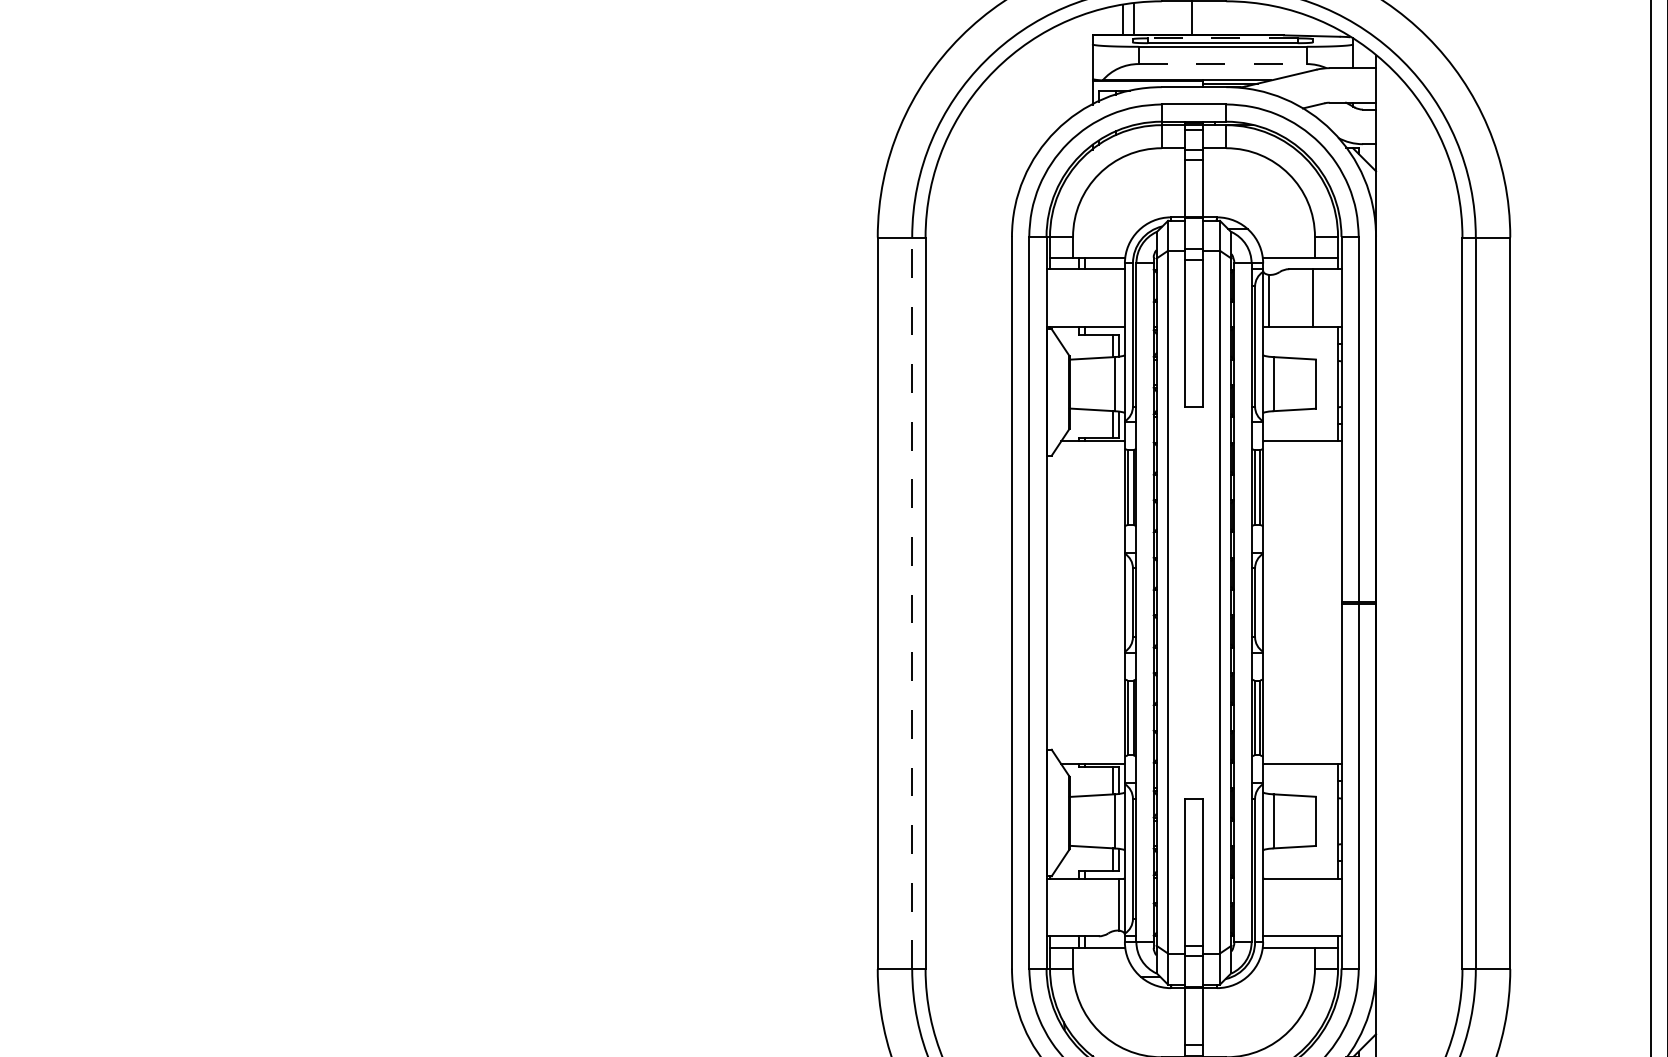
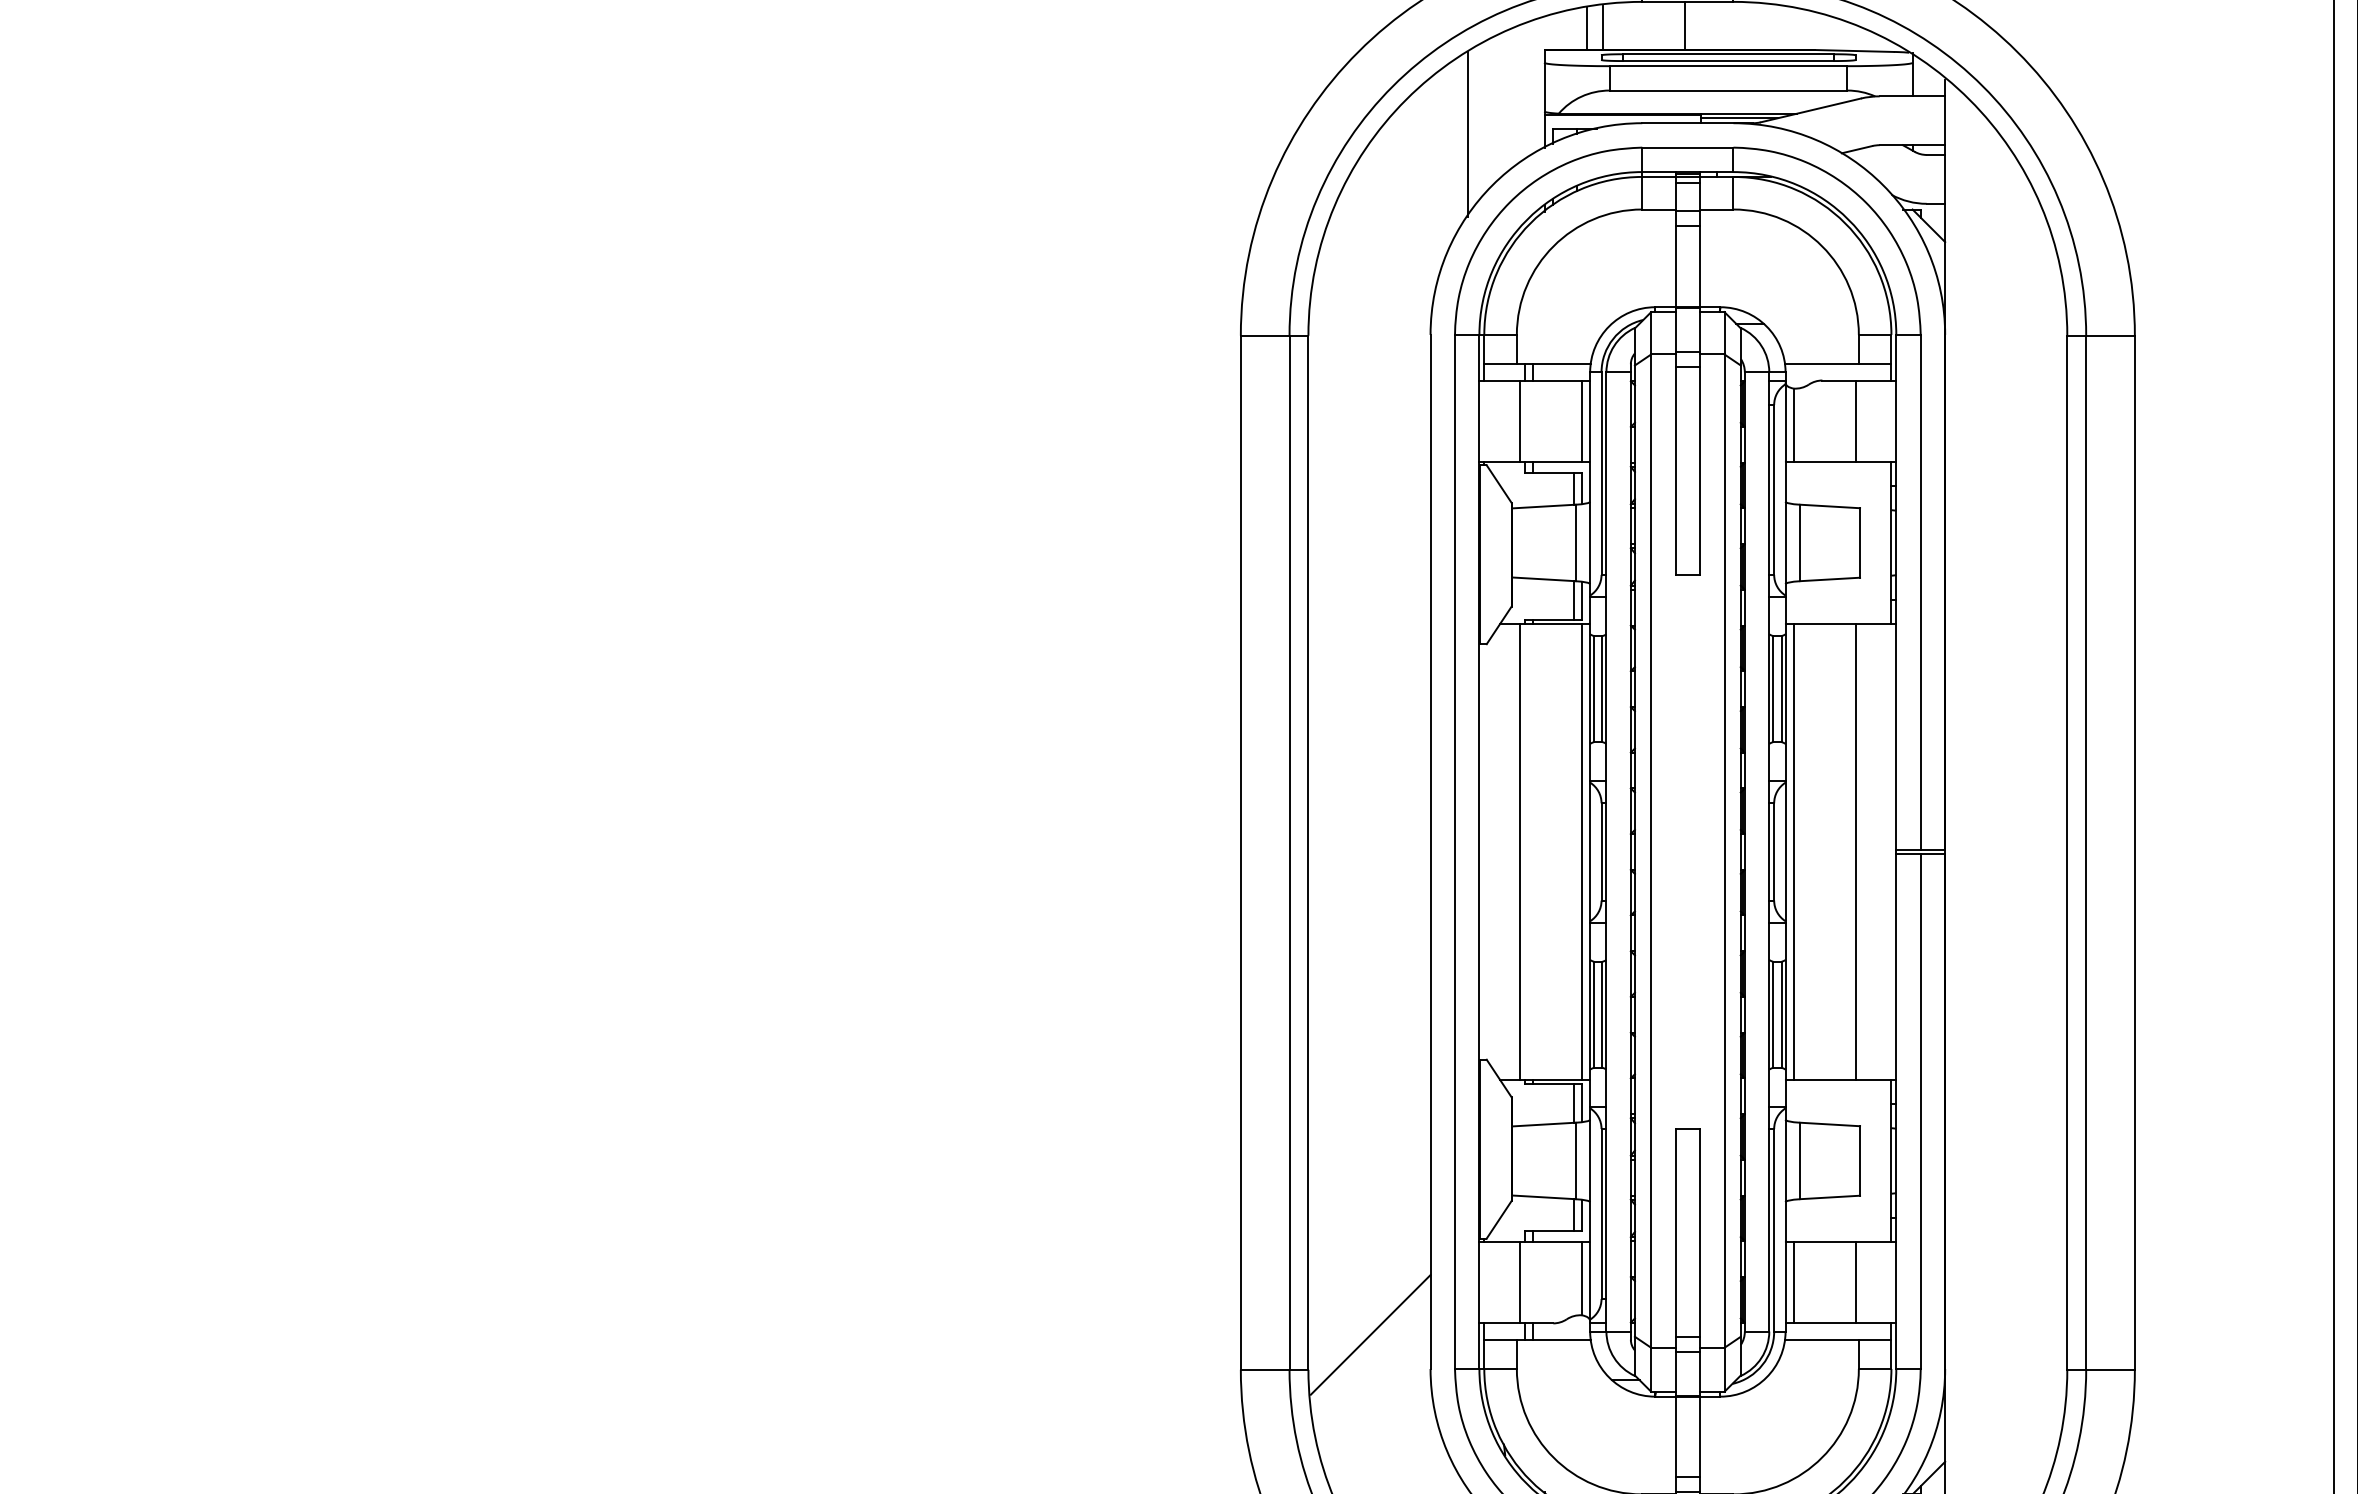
line: (1222, 38) -> (1728, 54), dashed -> solid
line: (1222, 64) -> (1728, 90), dashed -> solid
line: (1038, 95) -> (1467, 134), added
line: (1075, 297) -> (1520, 420), added
line: (1119, 297) -> (1582, 420), added
line: (1075, 602) -> (1520, 851), added
line: (1119, 602) -> (1582, 851), added
line: (1268, 602) -> (1793, 851), added
line: (1312, 602) -> (1855, 851), added
line: (912, 603) -> (1289, 852), dashed -> solid
line: (1075, 907) -> (1520, 1282), added
line: (1268, 907) -> (1793, 1282), added
line: (1312, 907) -> (1855, 1282), added
line: (969, 944) -> (1370, 1334), added

